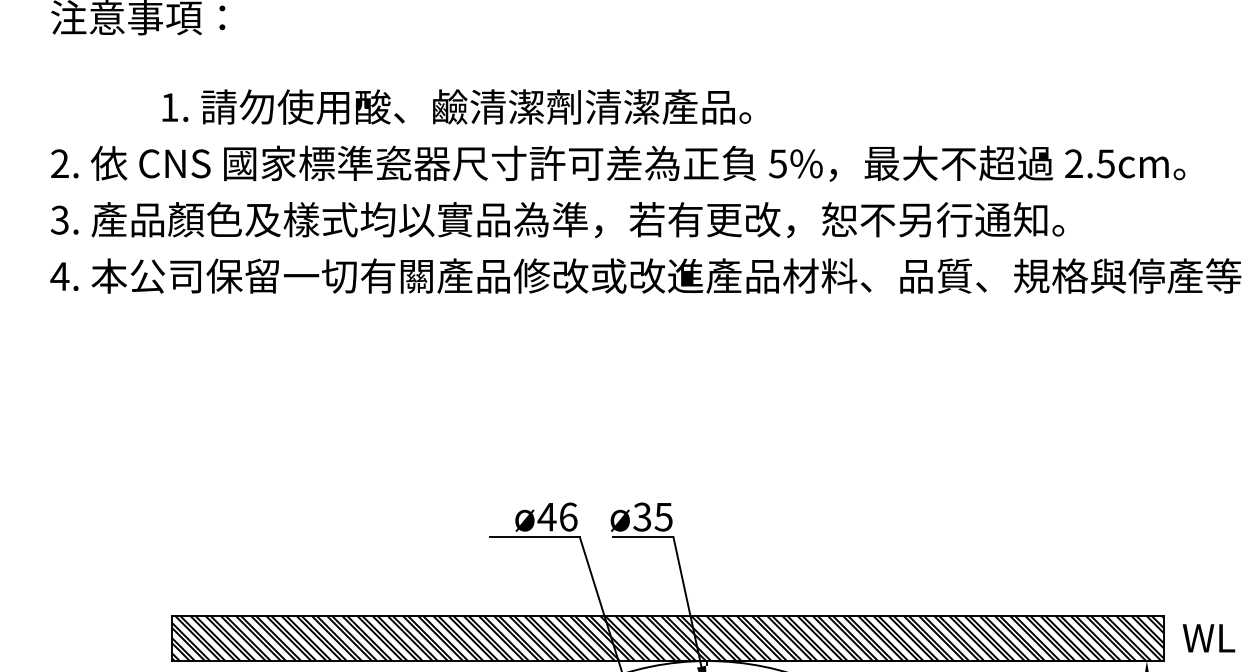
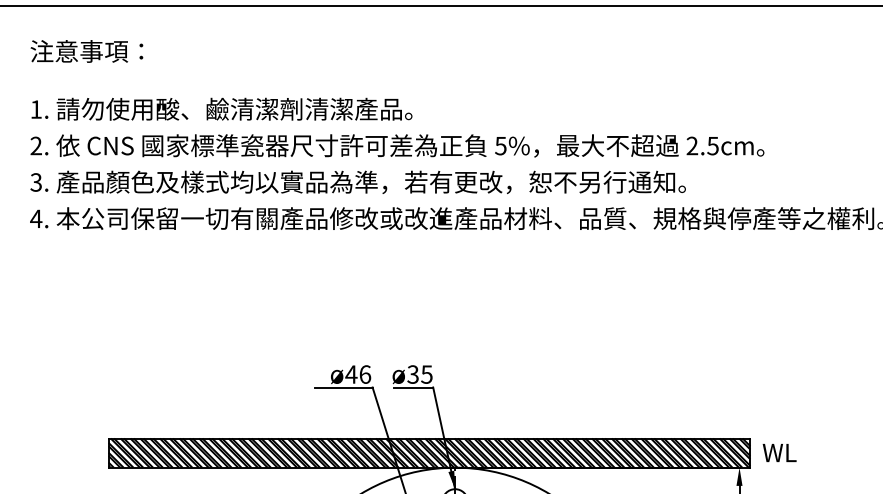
text: (455, 105) -> (221, 108), moved

